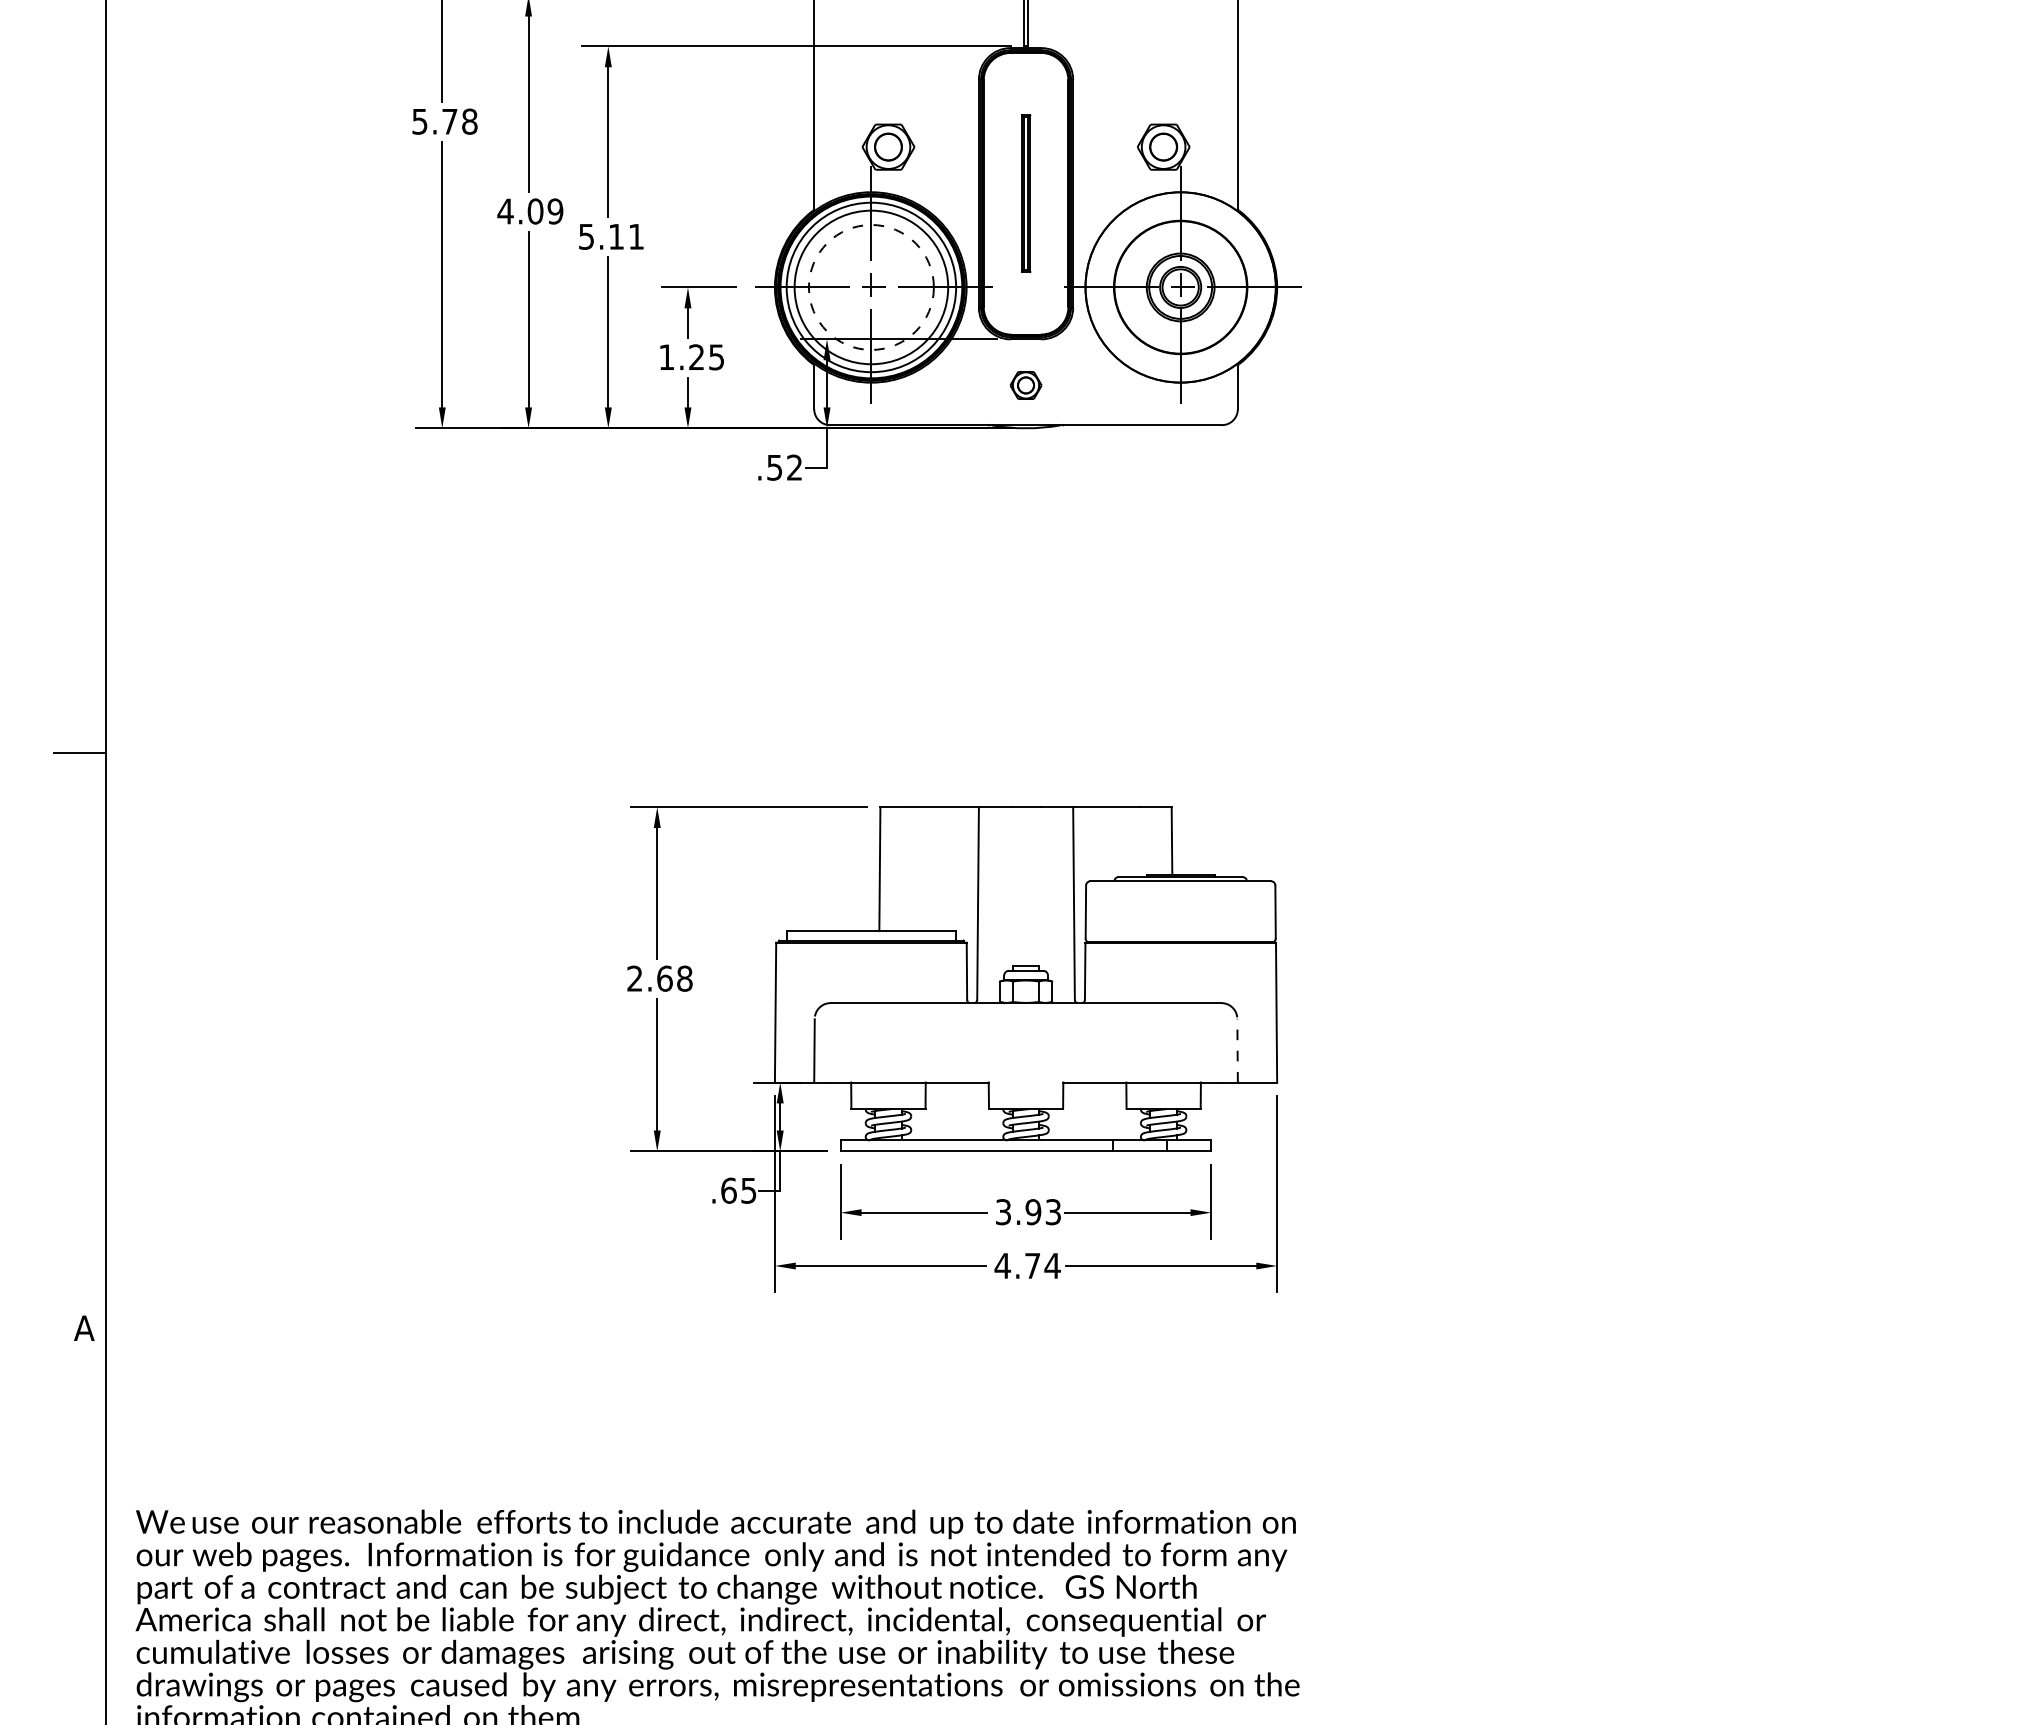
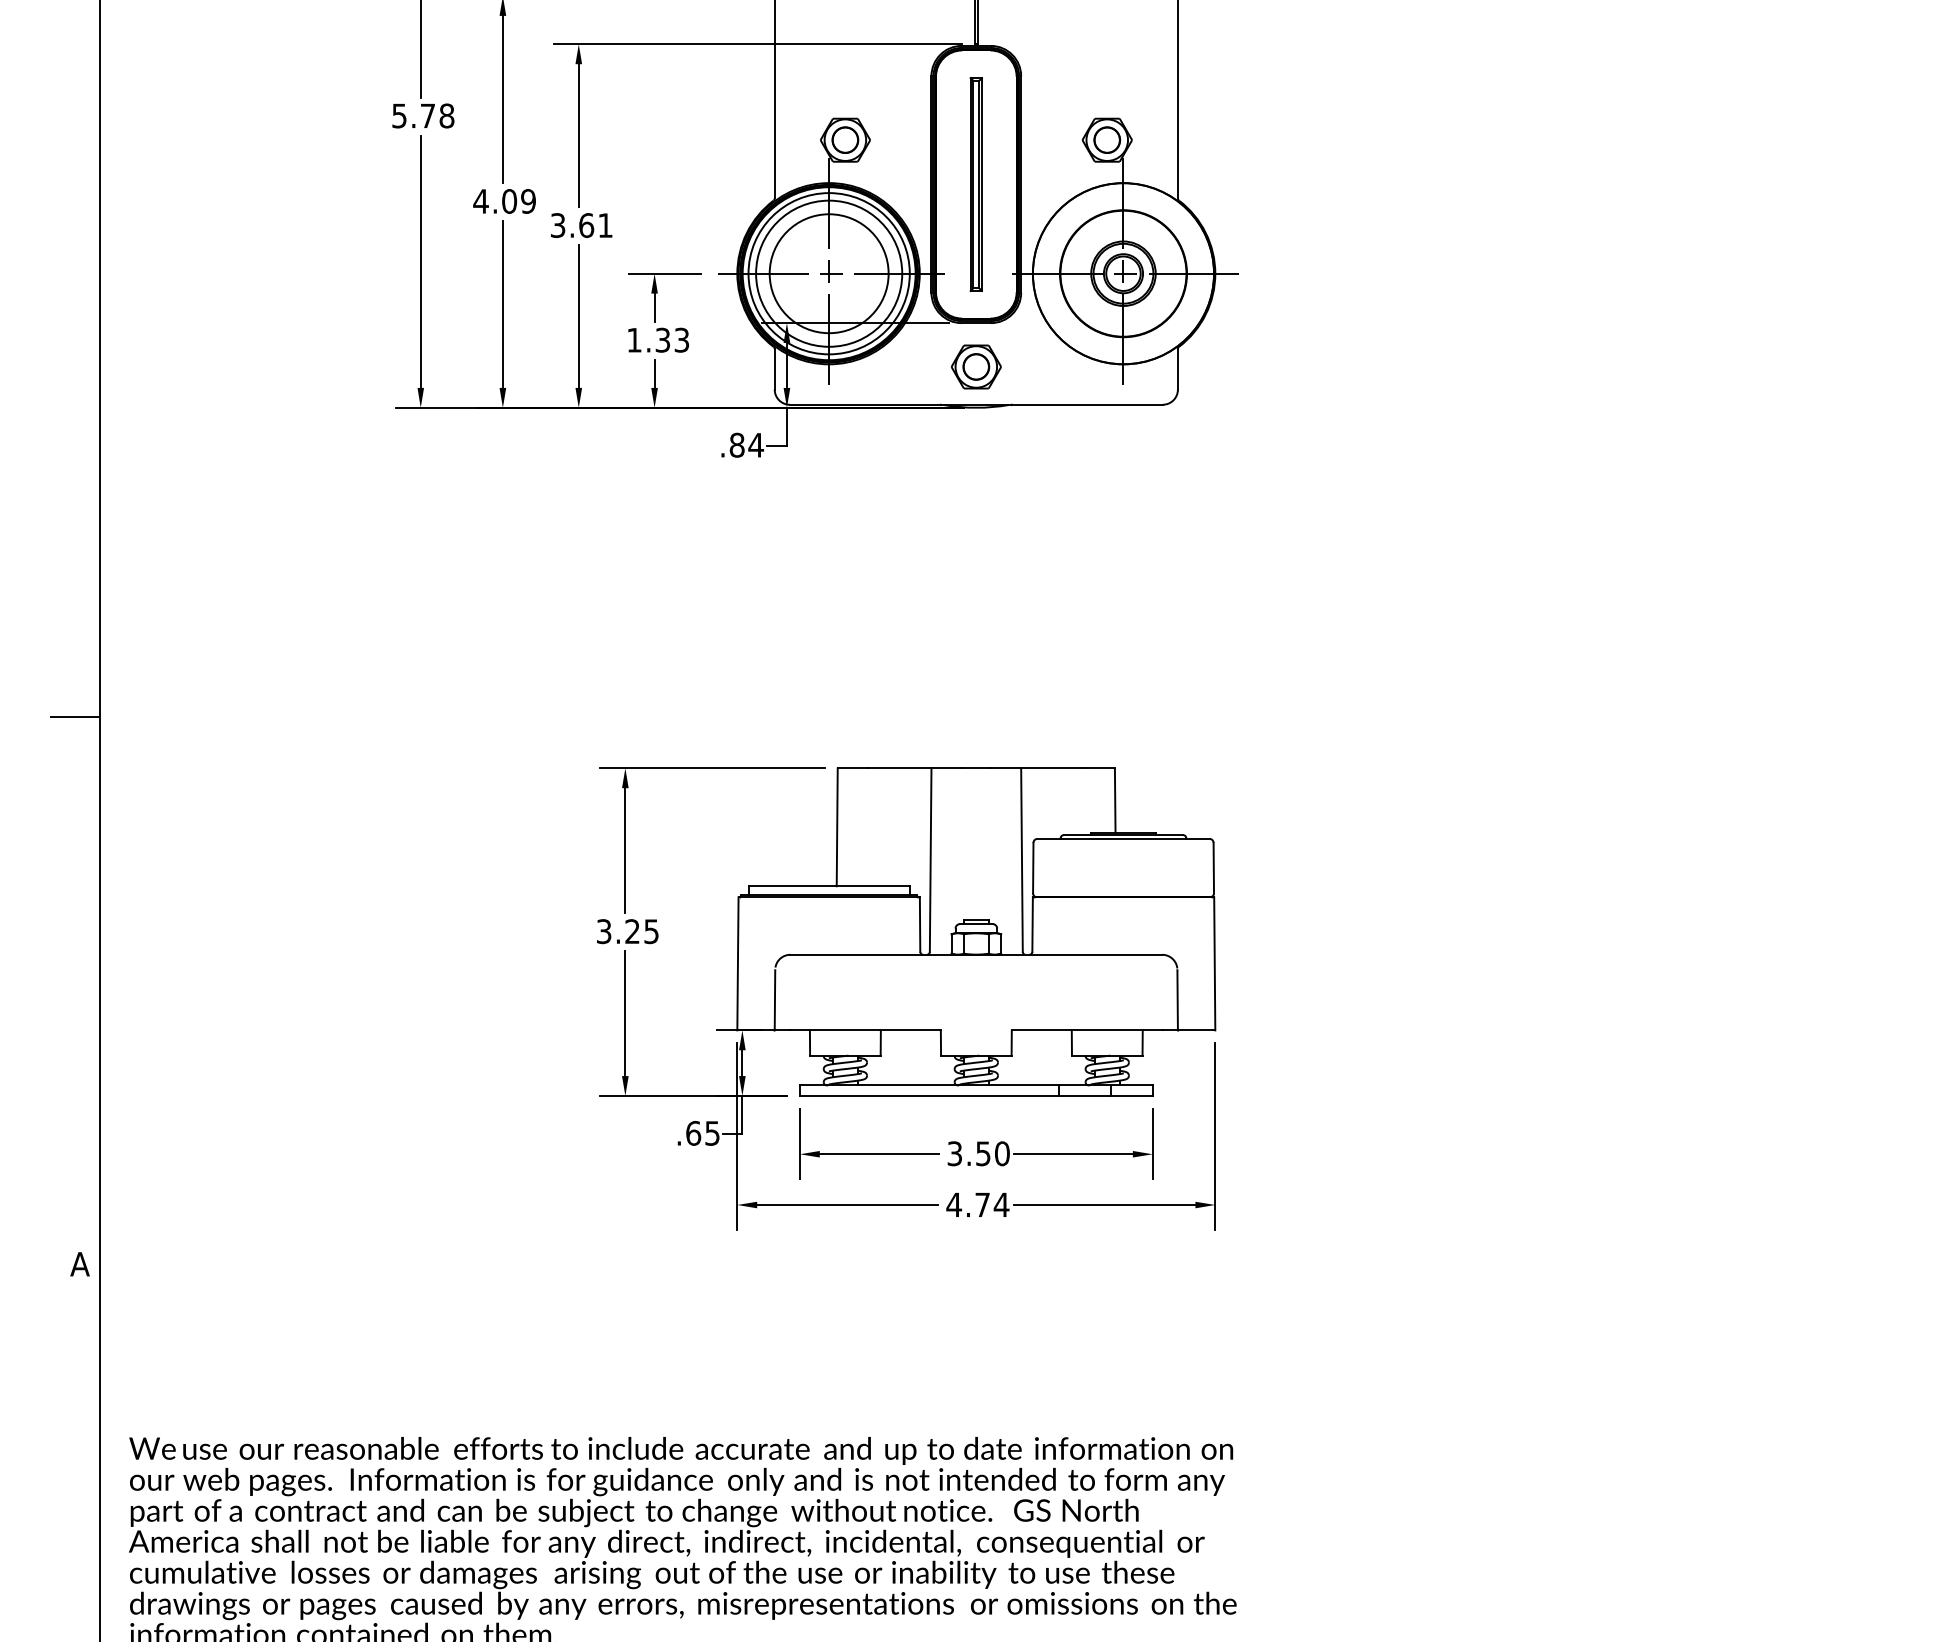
part: (1026, 193) -> (976, 184), size x1.43
text: (601, 236) -> (572, 225), 5.11 -> 3.61
circle: (870, 286) -> (828, 272), dashed -> solid
text: (706, 357) -> (672, 340), 1.25 -> 1.33
part: (1025, 385) -> (975, 367), size x1.67
text: (784, 467) -> (746, 445), .52 -> .84
text: (659, 978) -> (627, 931), 2.68 -> 3.25
line: (1237, 1050) -> (1177, 999), dashed -> solid
text: (1043, 1212) -> (992, 1154), 3.93 -> 3.50

